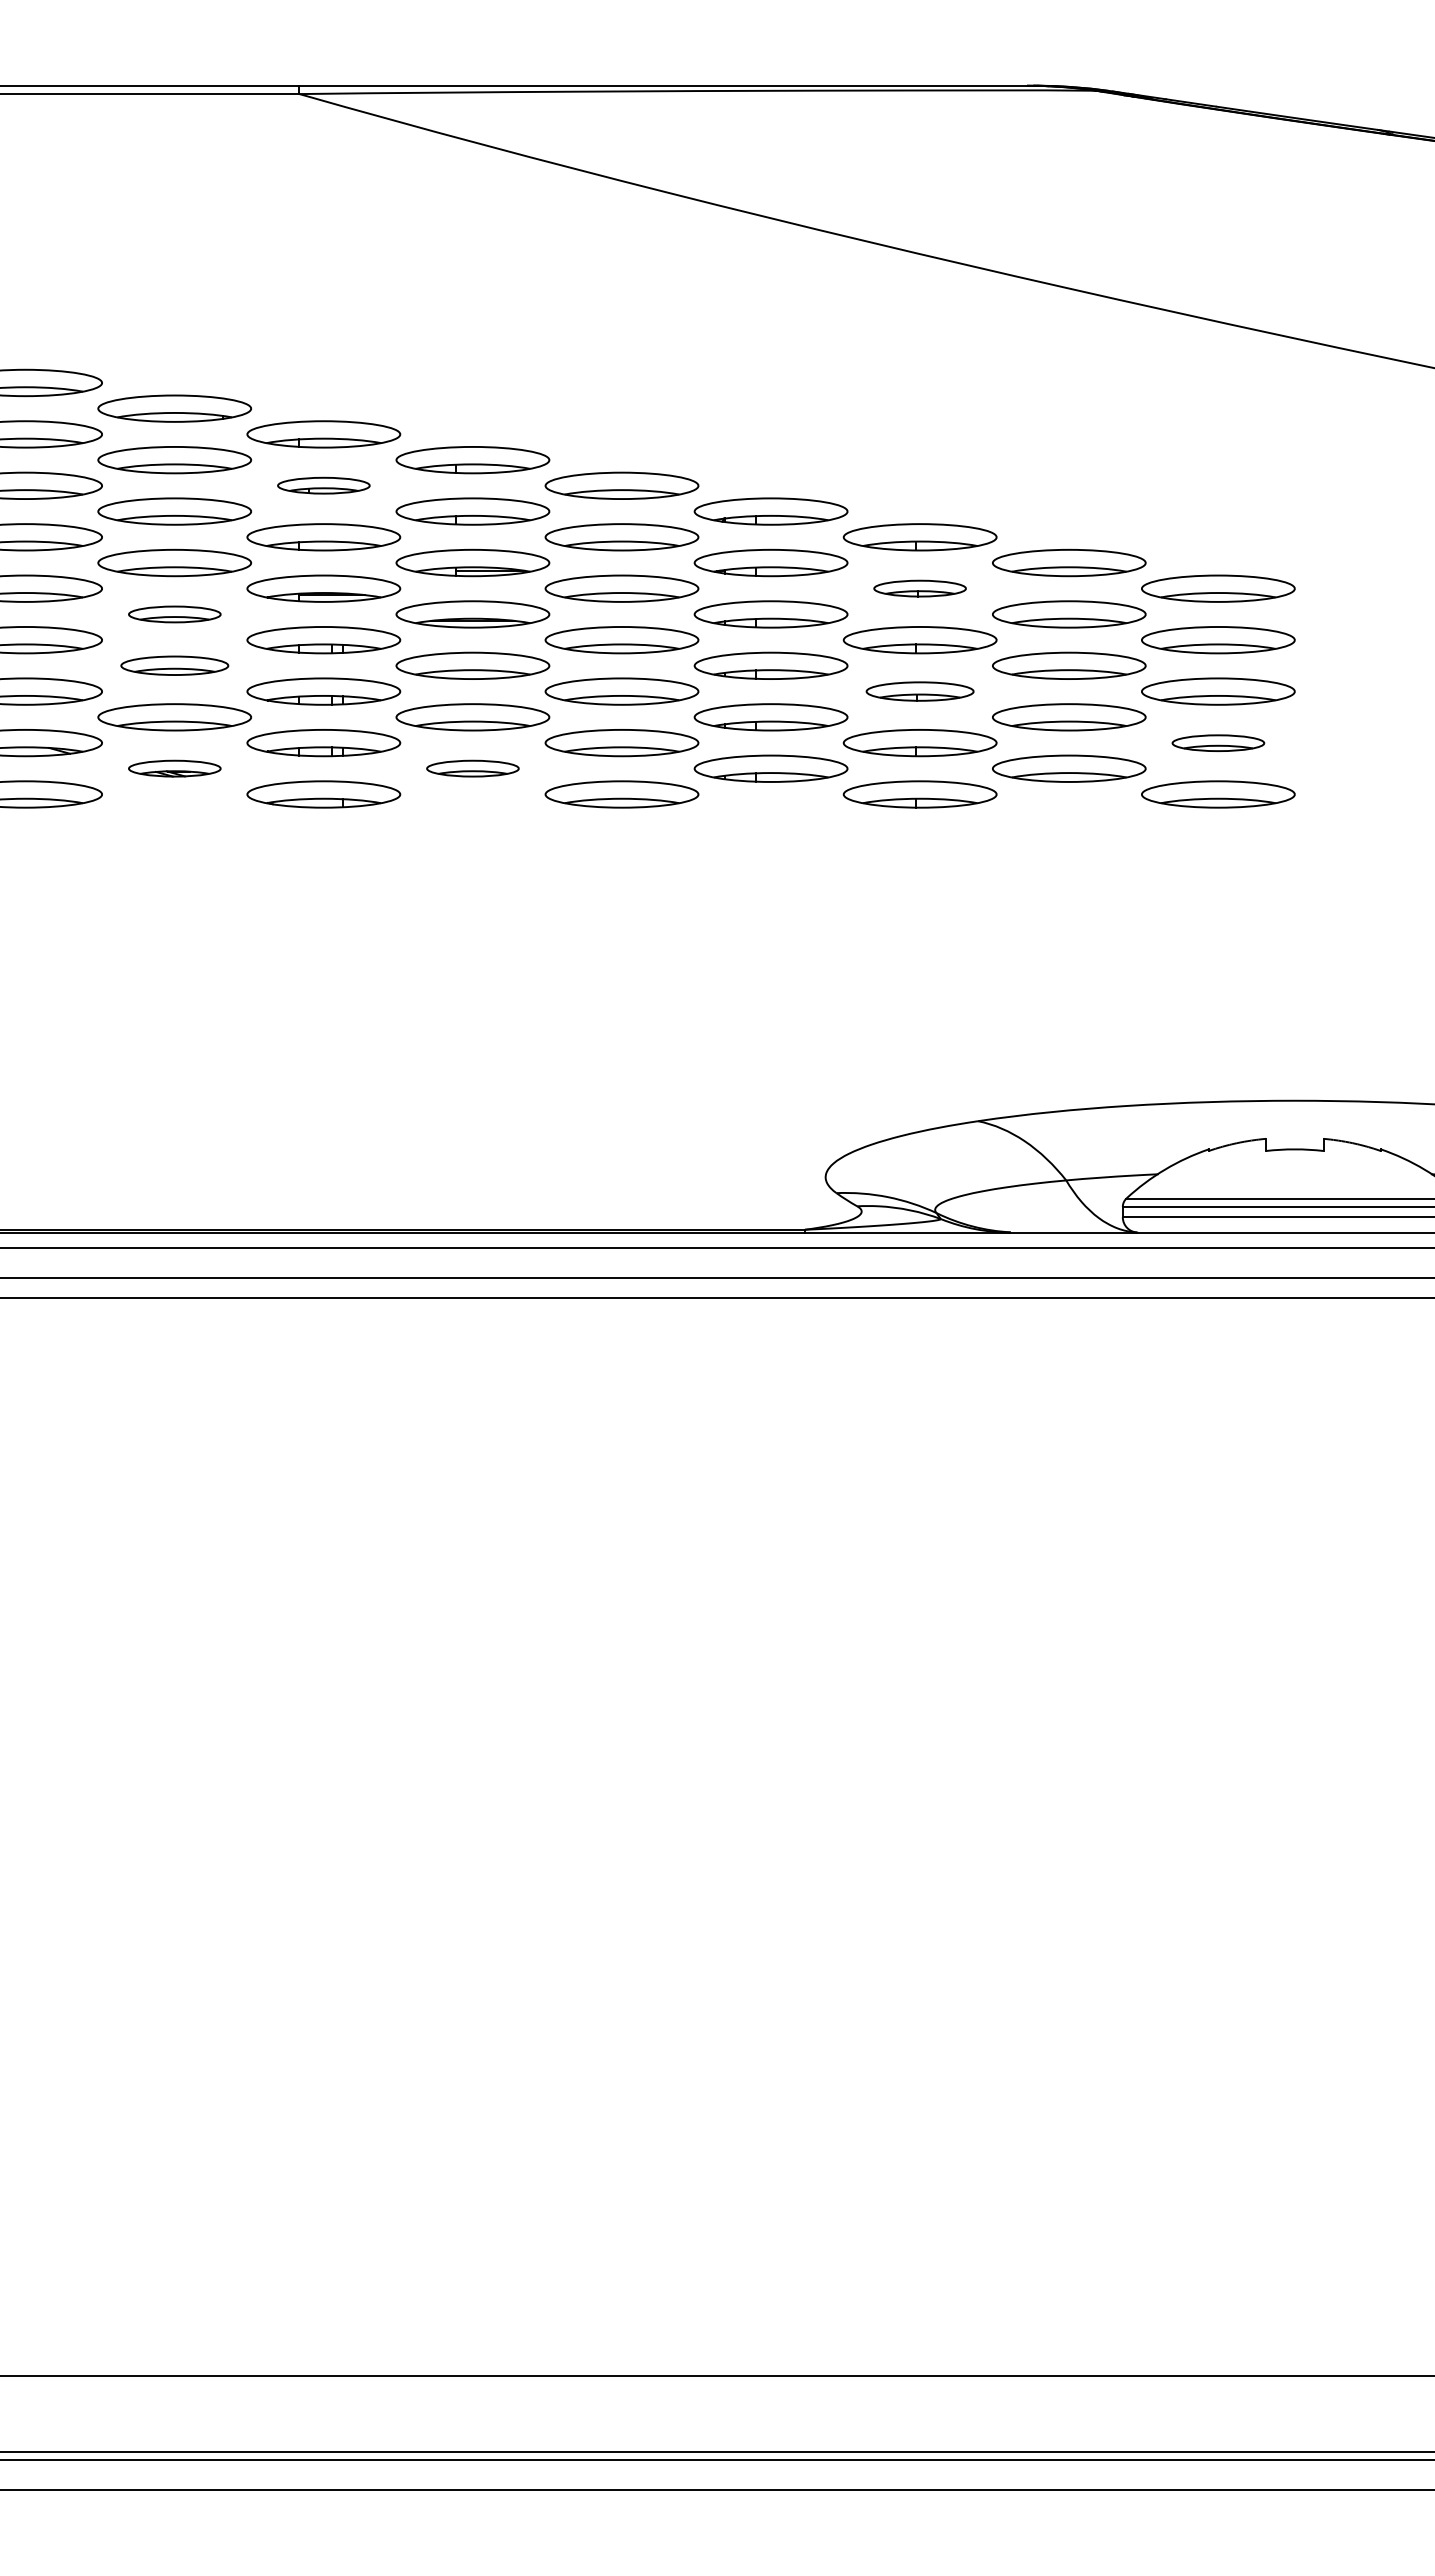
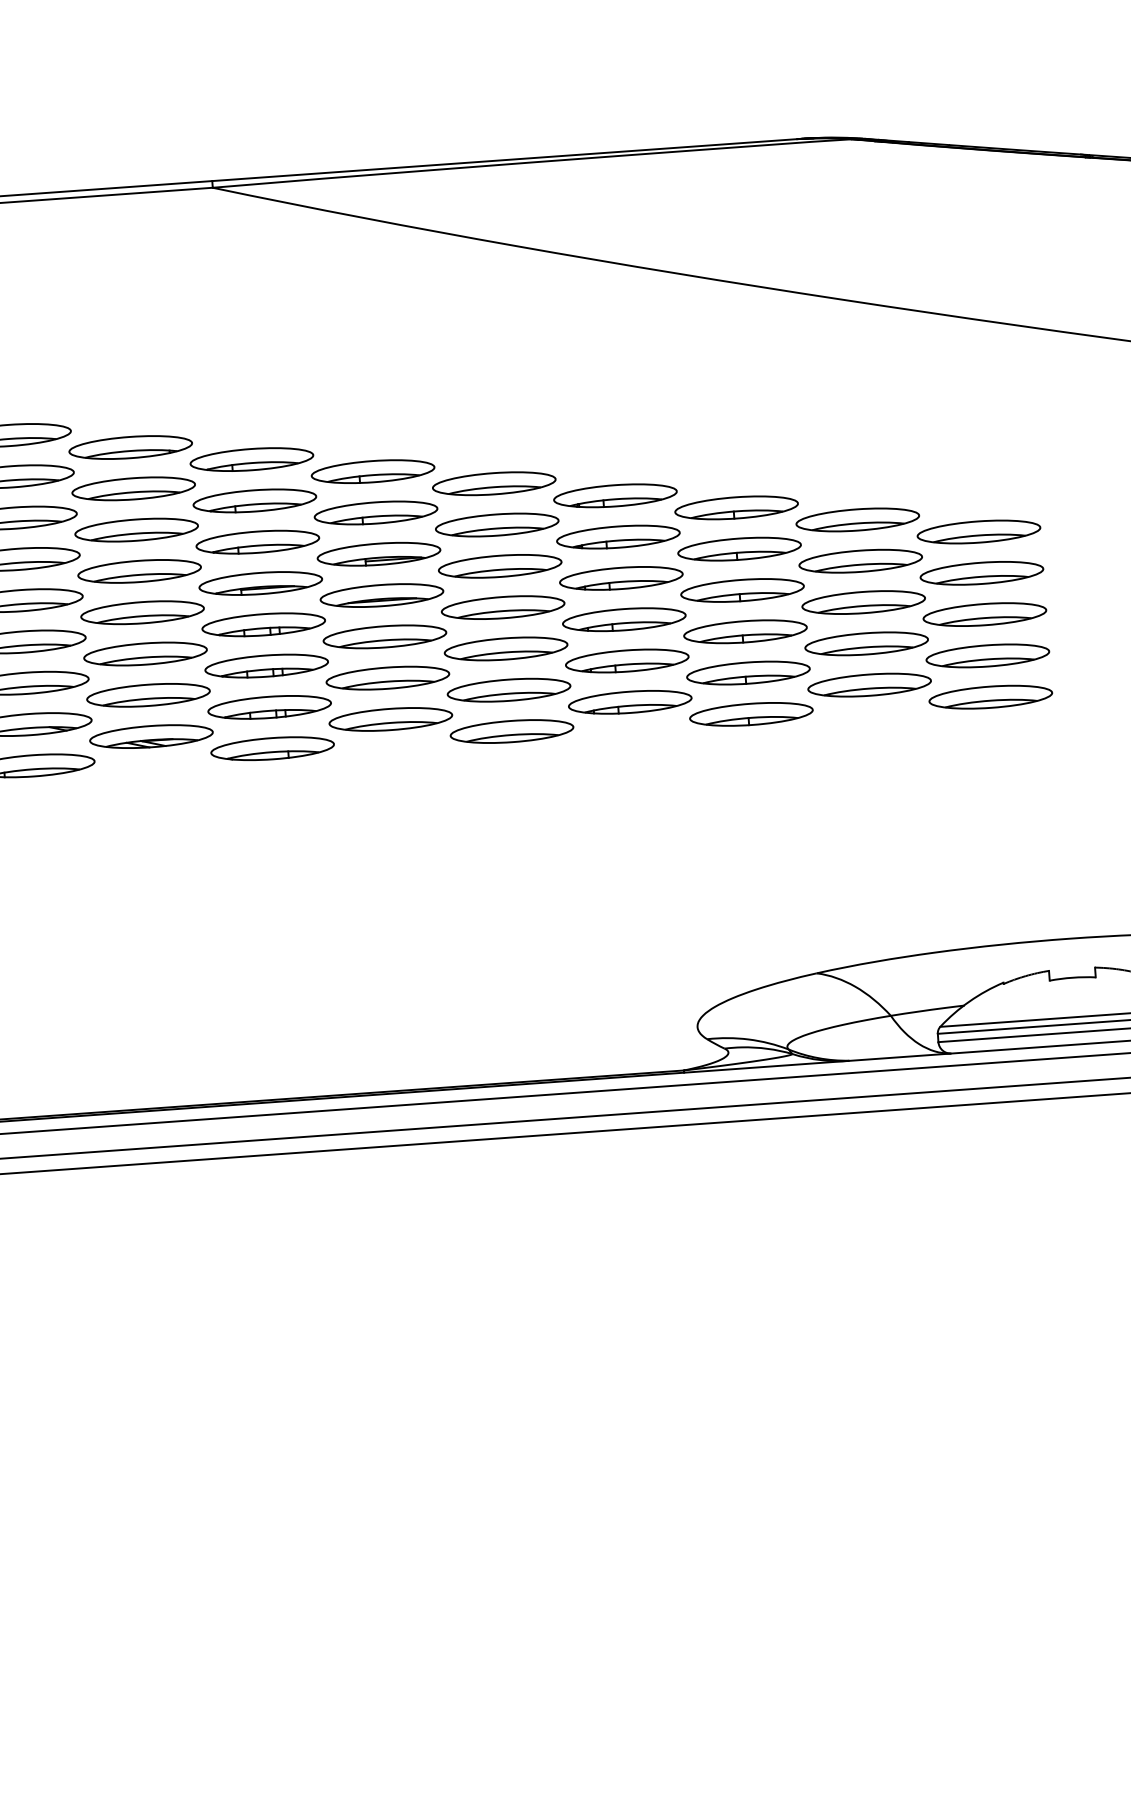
part: (323, 485) -> (254, 500), size x1.67
part: (919, 588) -> (739, 549), size x1.67
part: (174, 614) -> (142, 612), size x1.67
part: (174, 665) -> (145, 653), size x1.43
part: (919, 691) -> (744, 631), size x1.43
part: (1218, 743) -> (987, 656), size x1.67
part: (174, 768) -> (151, 736), size x1.67
part: (472, 768) -> (390, 719), size x1.67

